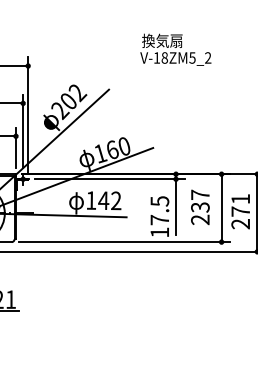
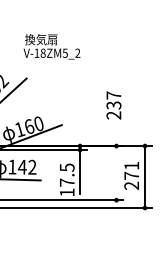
text: (175, 49) -> (51, 46), moved
text: (200, 207) -> (114, 105), moved
line: (221, 207) -> (116, 172), removed

